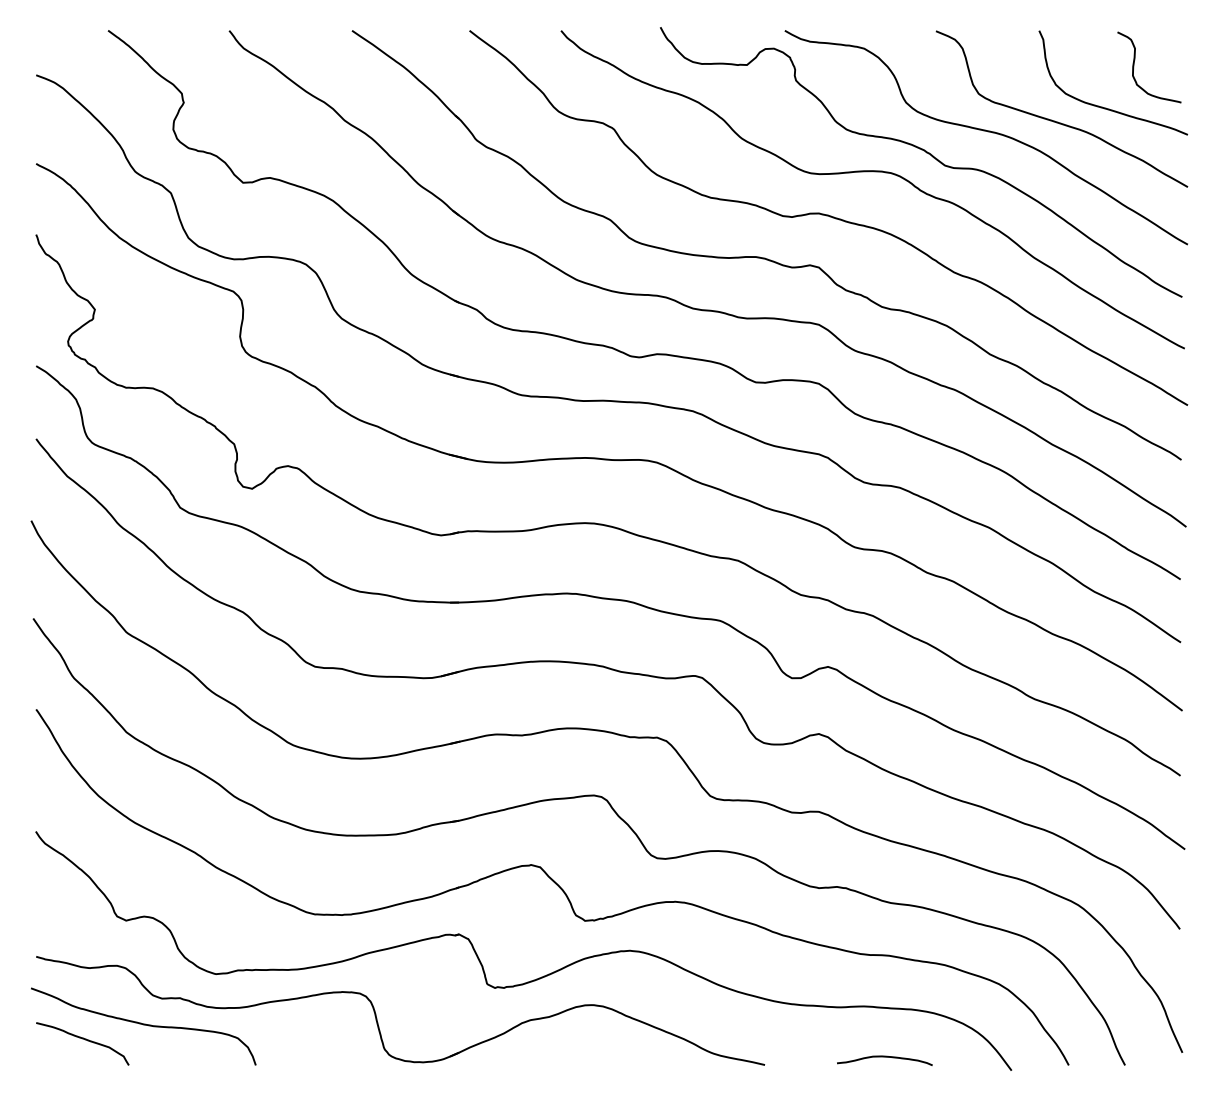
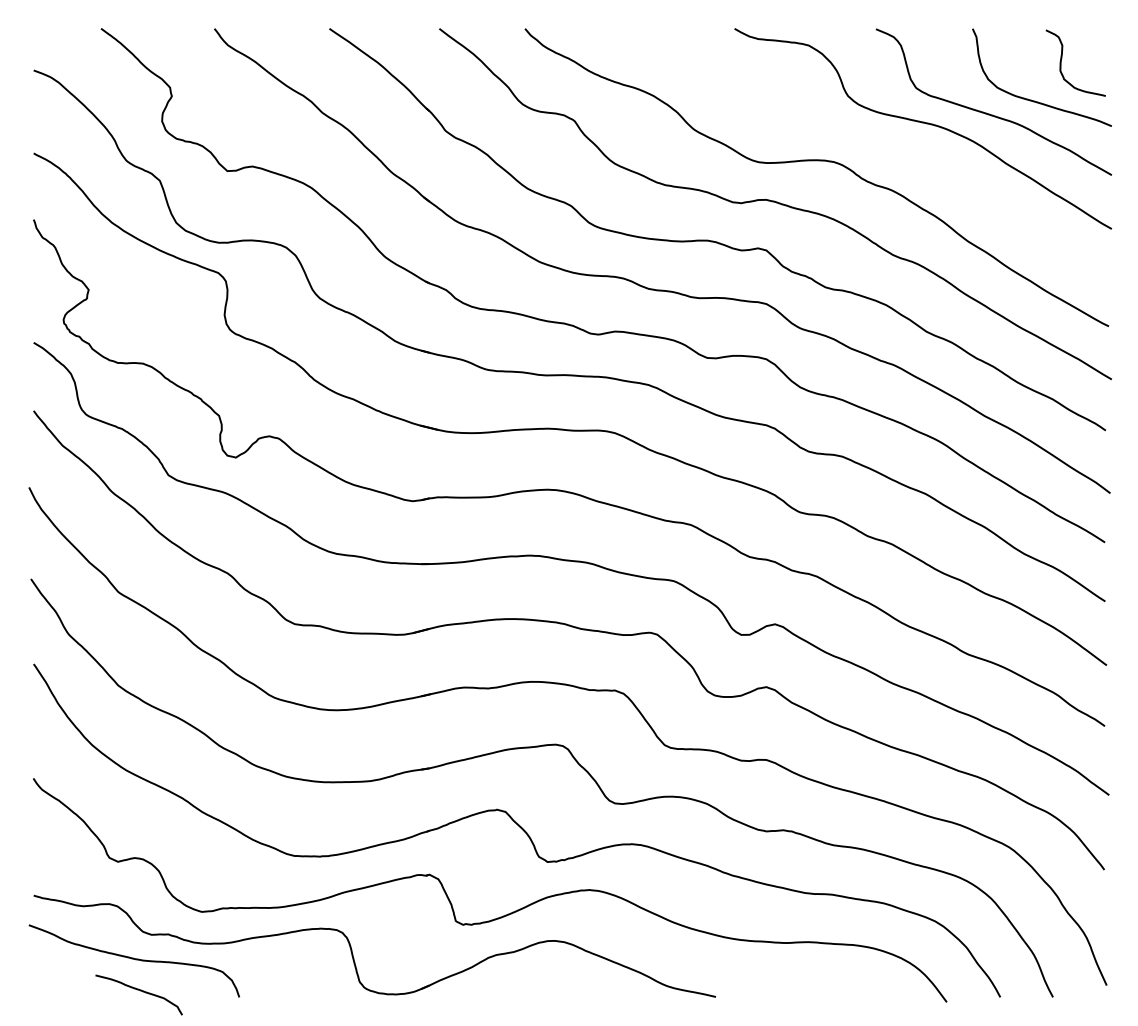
curve: (926, 153) -> (867, 143), removed
curve: (82, 1039) -> (138, 990), moved
curve: (884, 1057) -> (827, 989), removed

